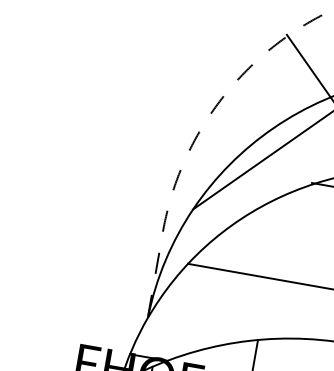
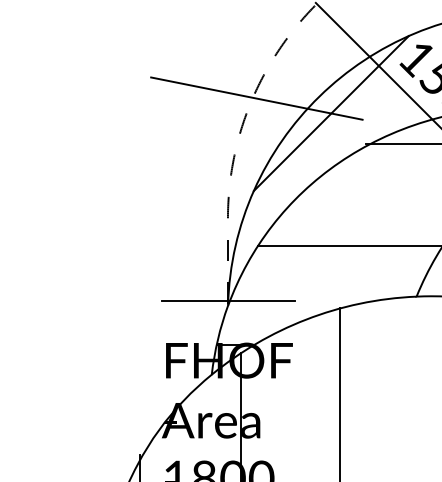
line: (211, 118) -> (256, 98), added
line: (148, 312) -> (227, 300), added

